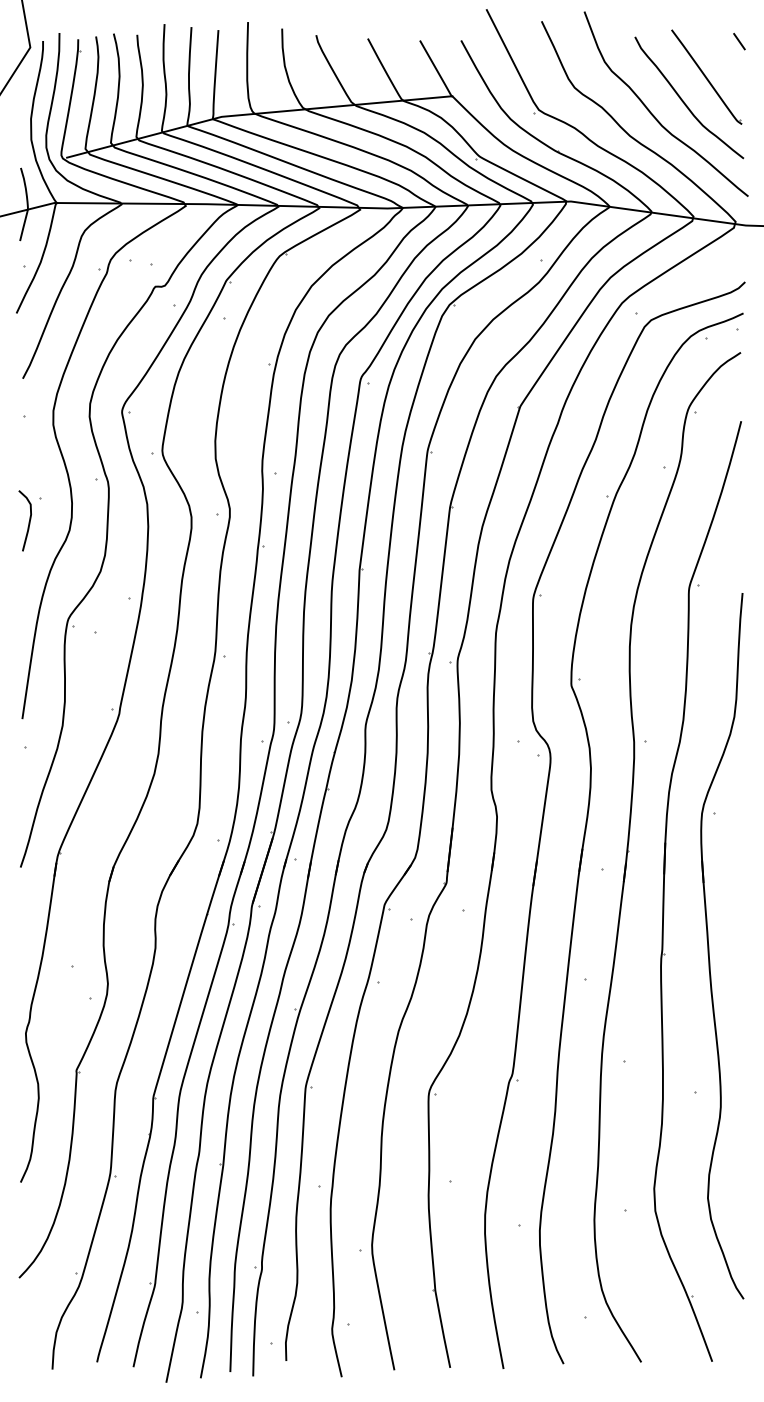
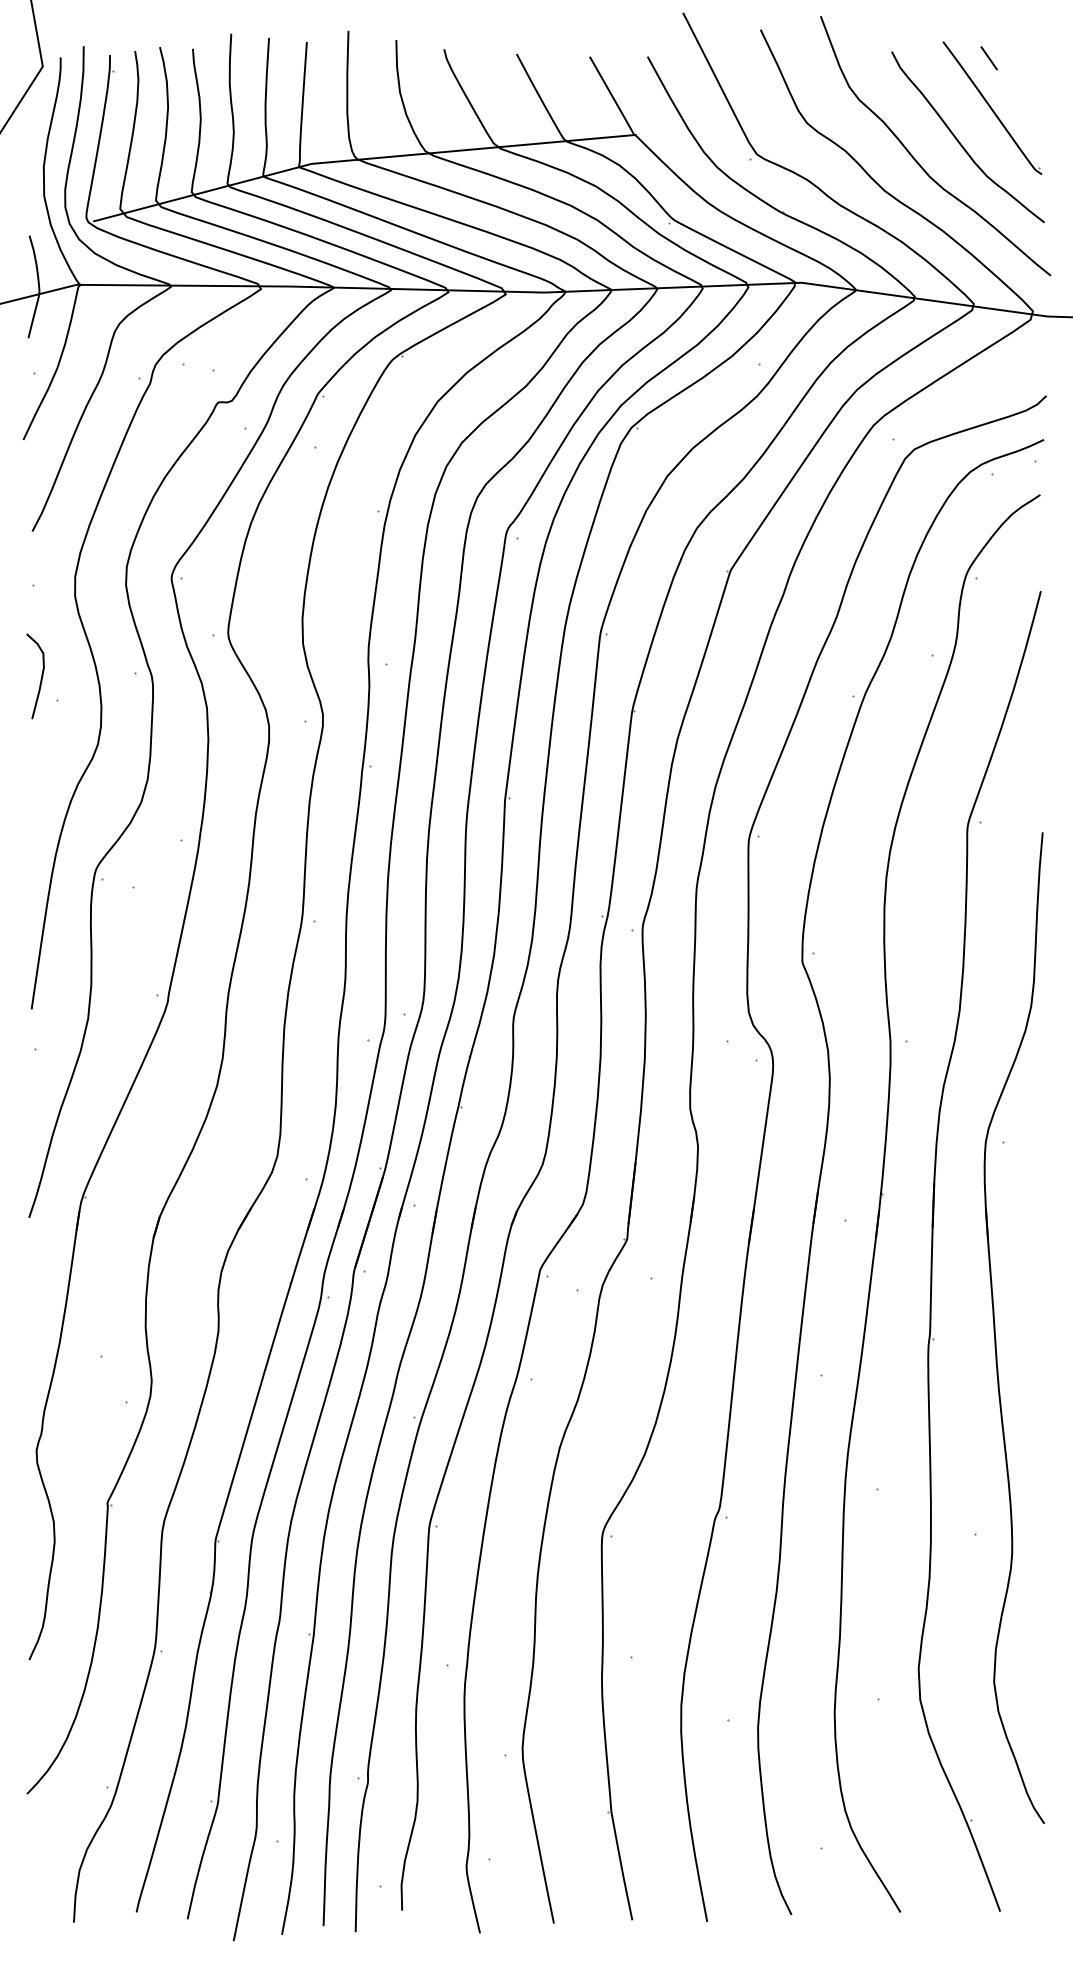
line: (739, 41) -> (989, 58), moved
curve: (28, 521) -> (40, 677), moved

